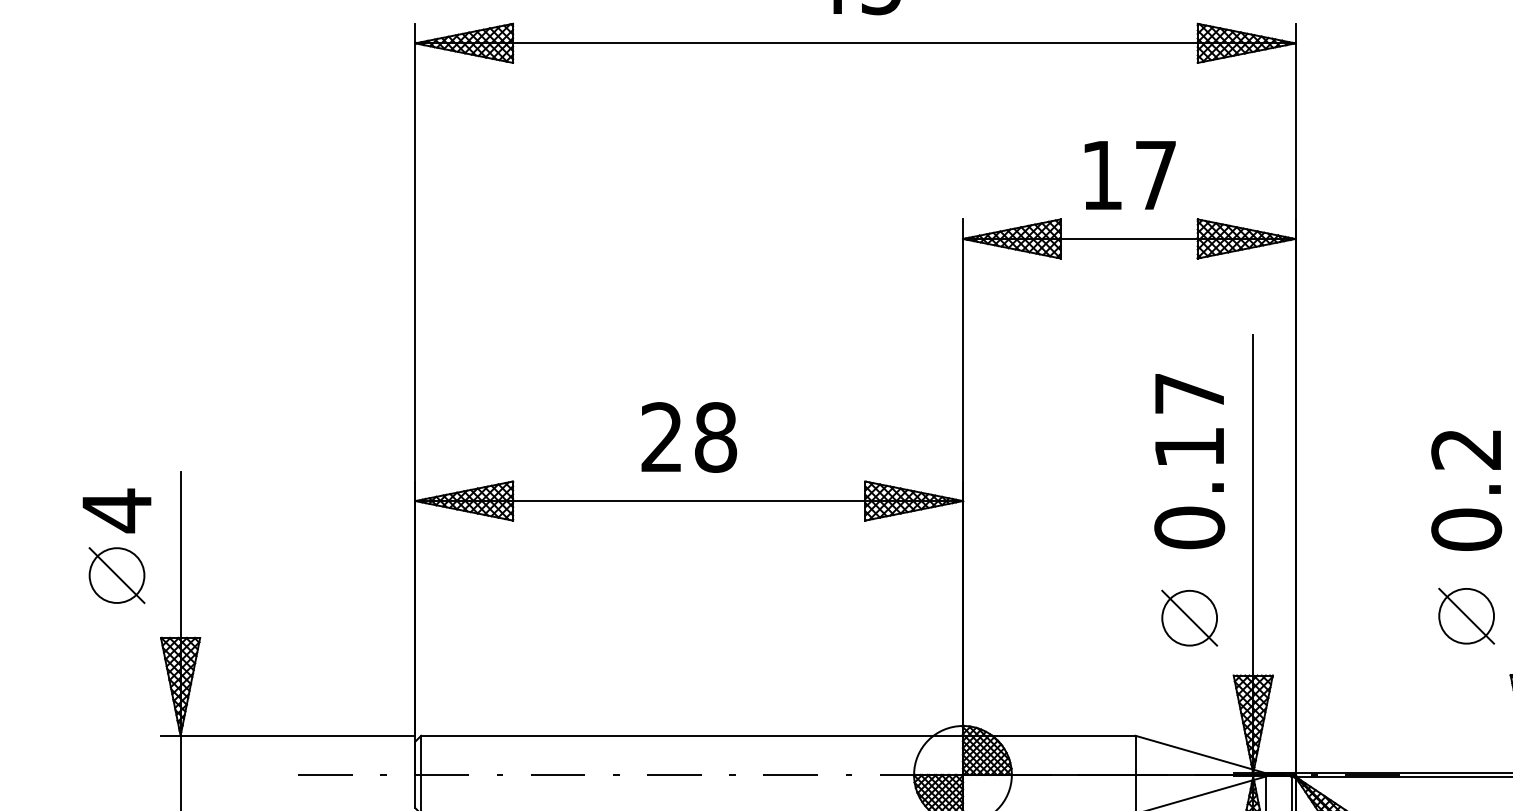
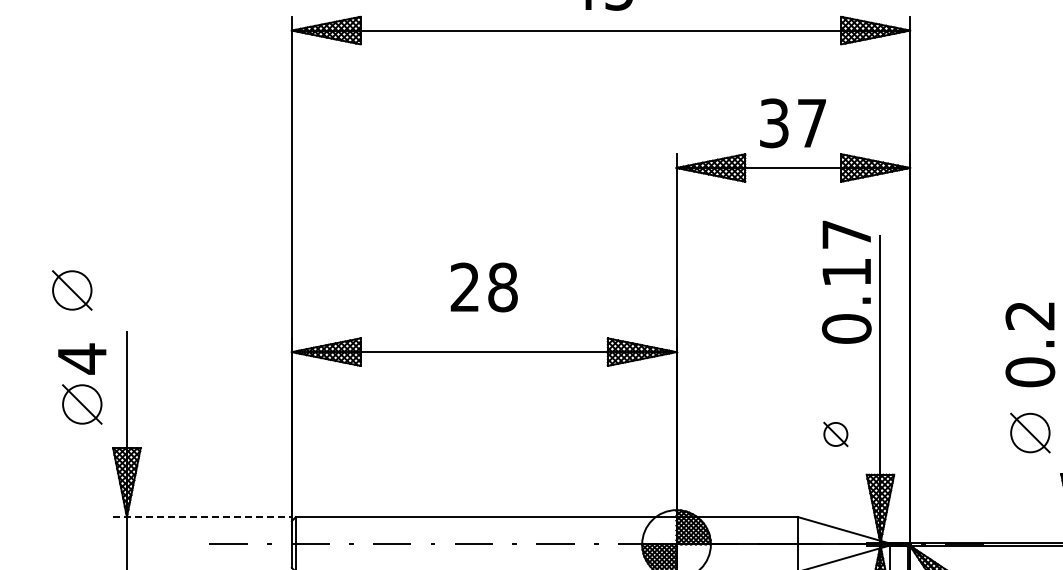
text: (1102, 175) -> (774, 123), 17 -> 37
part: (103, 413) -> (72, 290), added
text: (688, 437) -> (483, 287), moved
text: (1189, 460) -> (846, 281), moved
part: (1189, 618) -> (835, 434), size x0.6
line: (289, 736) -> (203, 517), solid -> dashed

